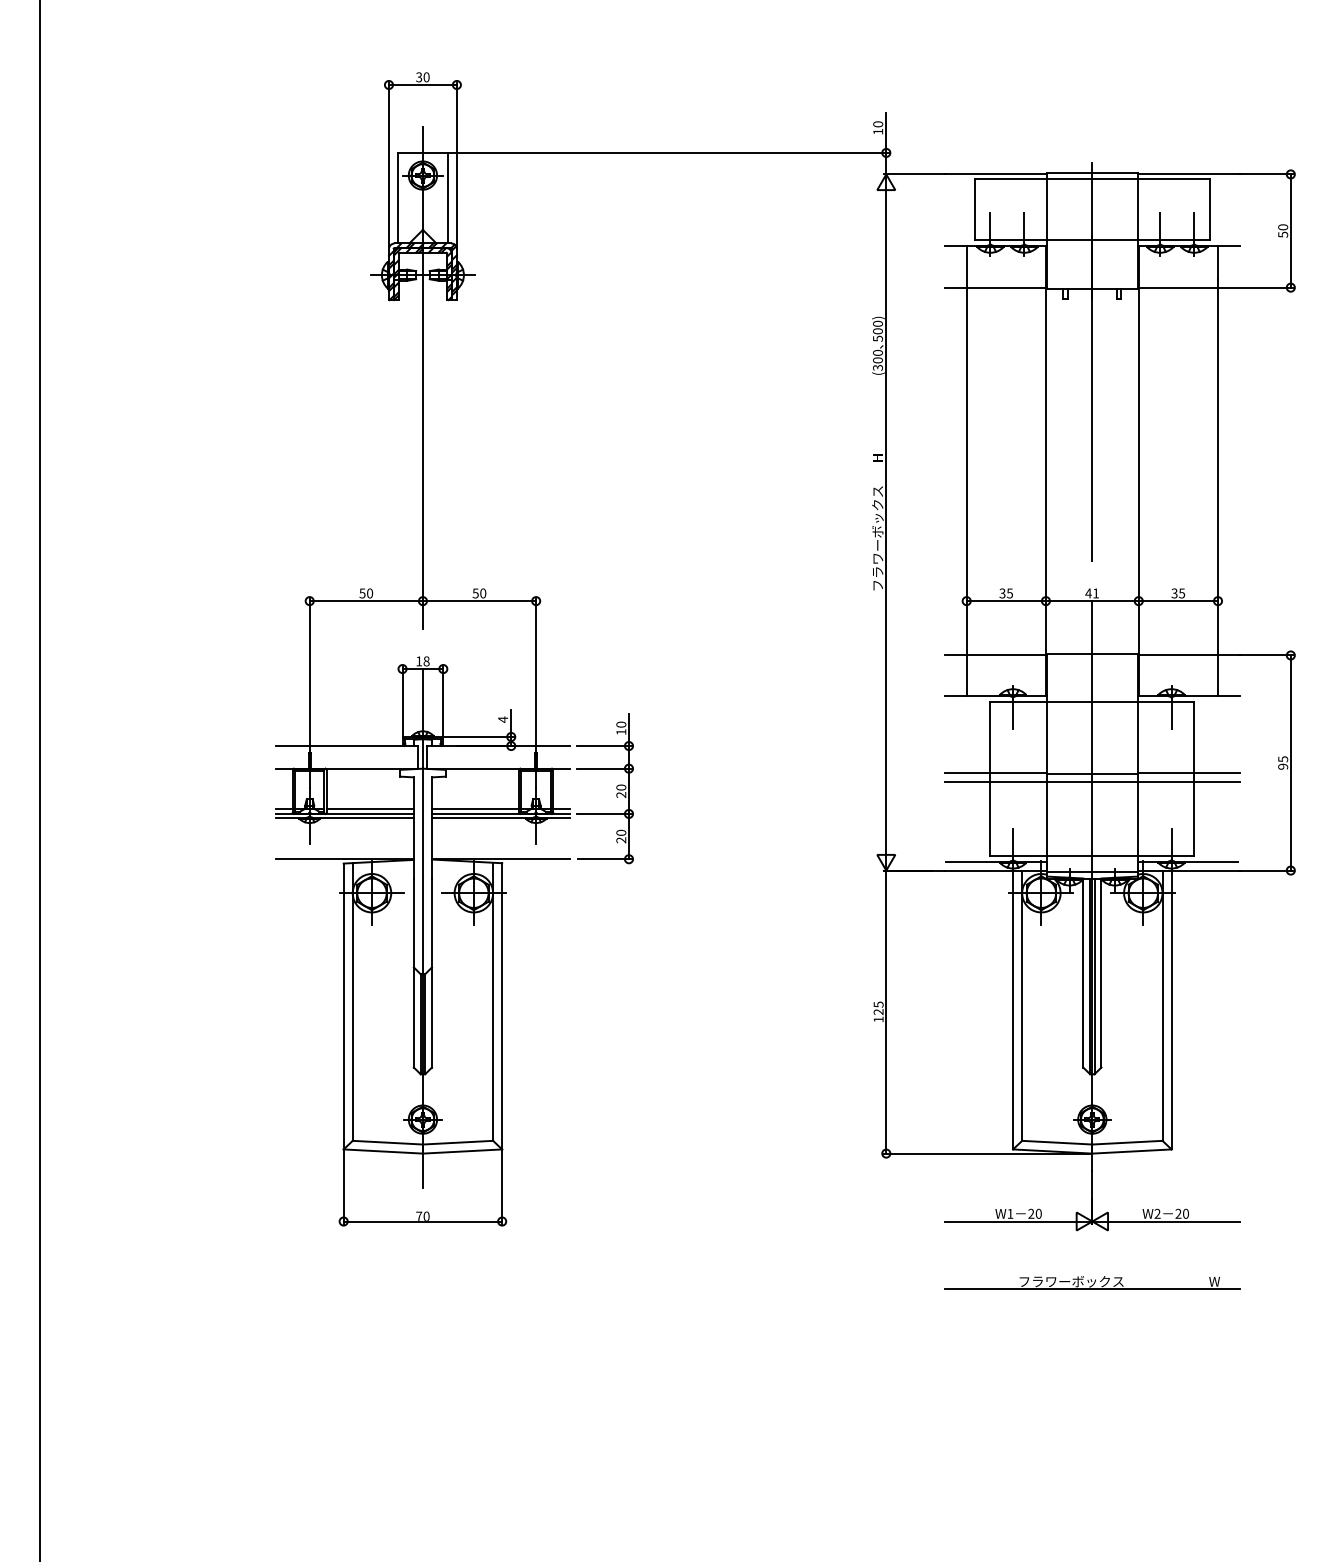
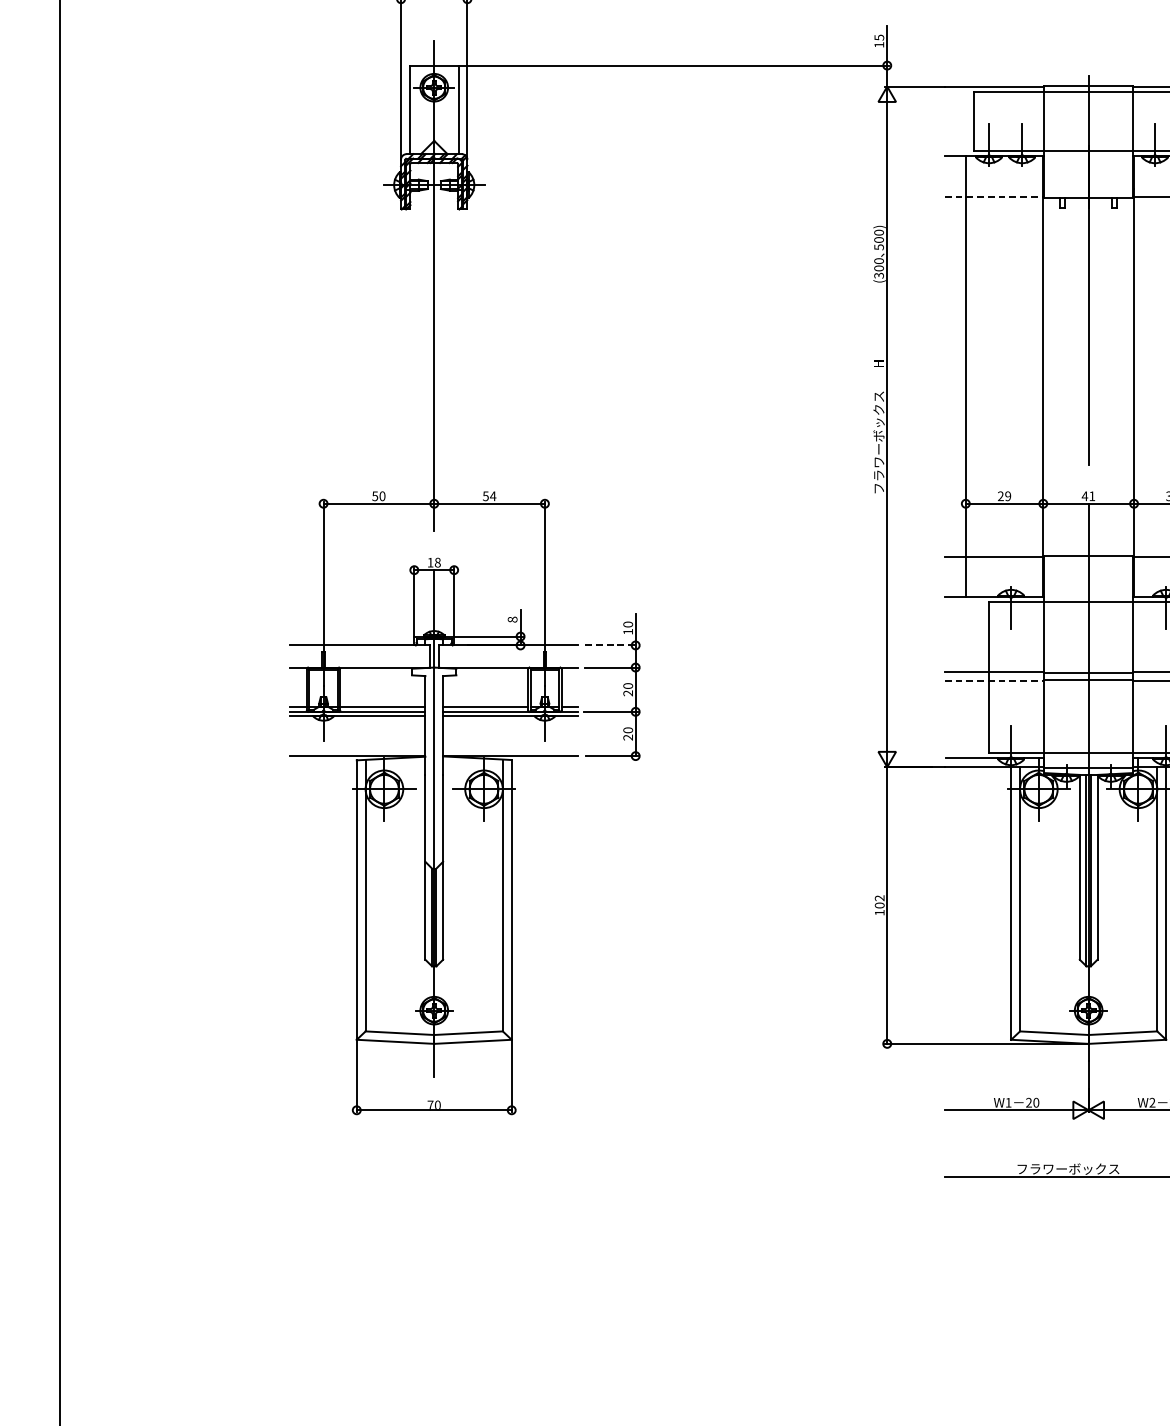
text: (878, 124) -> (879, 37), 10 -> 15
line: (996, 287) -> (994, 197), solid -> dashed
text: (482, 593) -> (492, 496), 50 -> 54
text: (1005, 593) -> (1003, 496), 35 -> 29
text: (503, 719) -> (513, 619), 4 -> 8
line: (604, 746) -> (611, 645), solid -> dashed
line: (996, 782) -> (994, 681), solid -> dashed
text: (878, 1008) -> (879, 902), 125 -> 102

